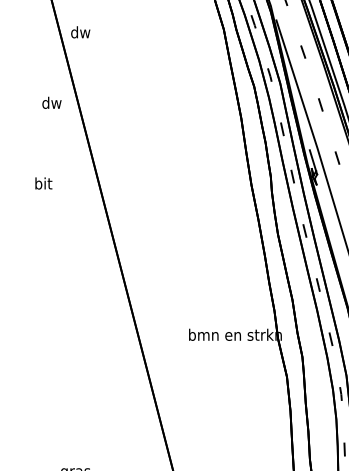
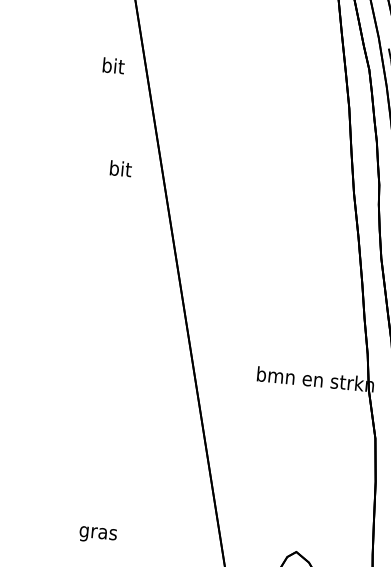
text: (51, 102) -> (112, 65), dw -> bit
text: (43, 183) -> (120, 168), moved

